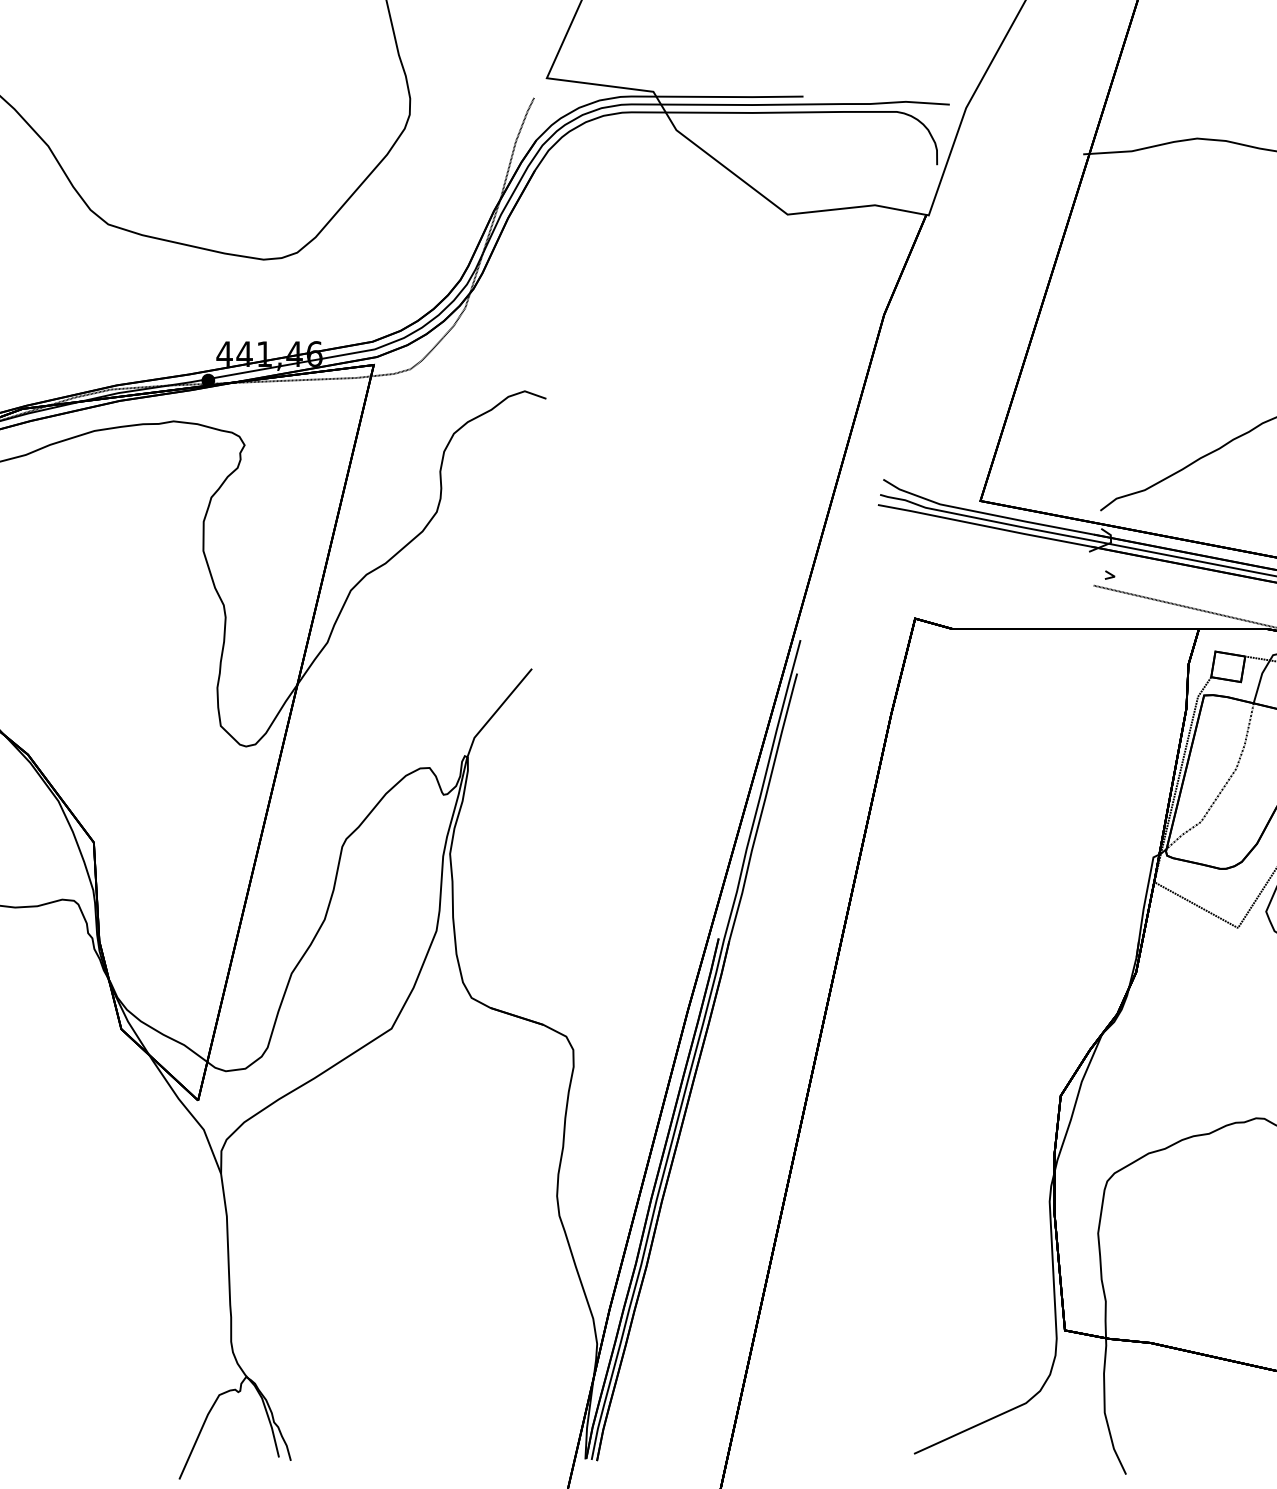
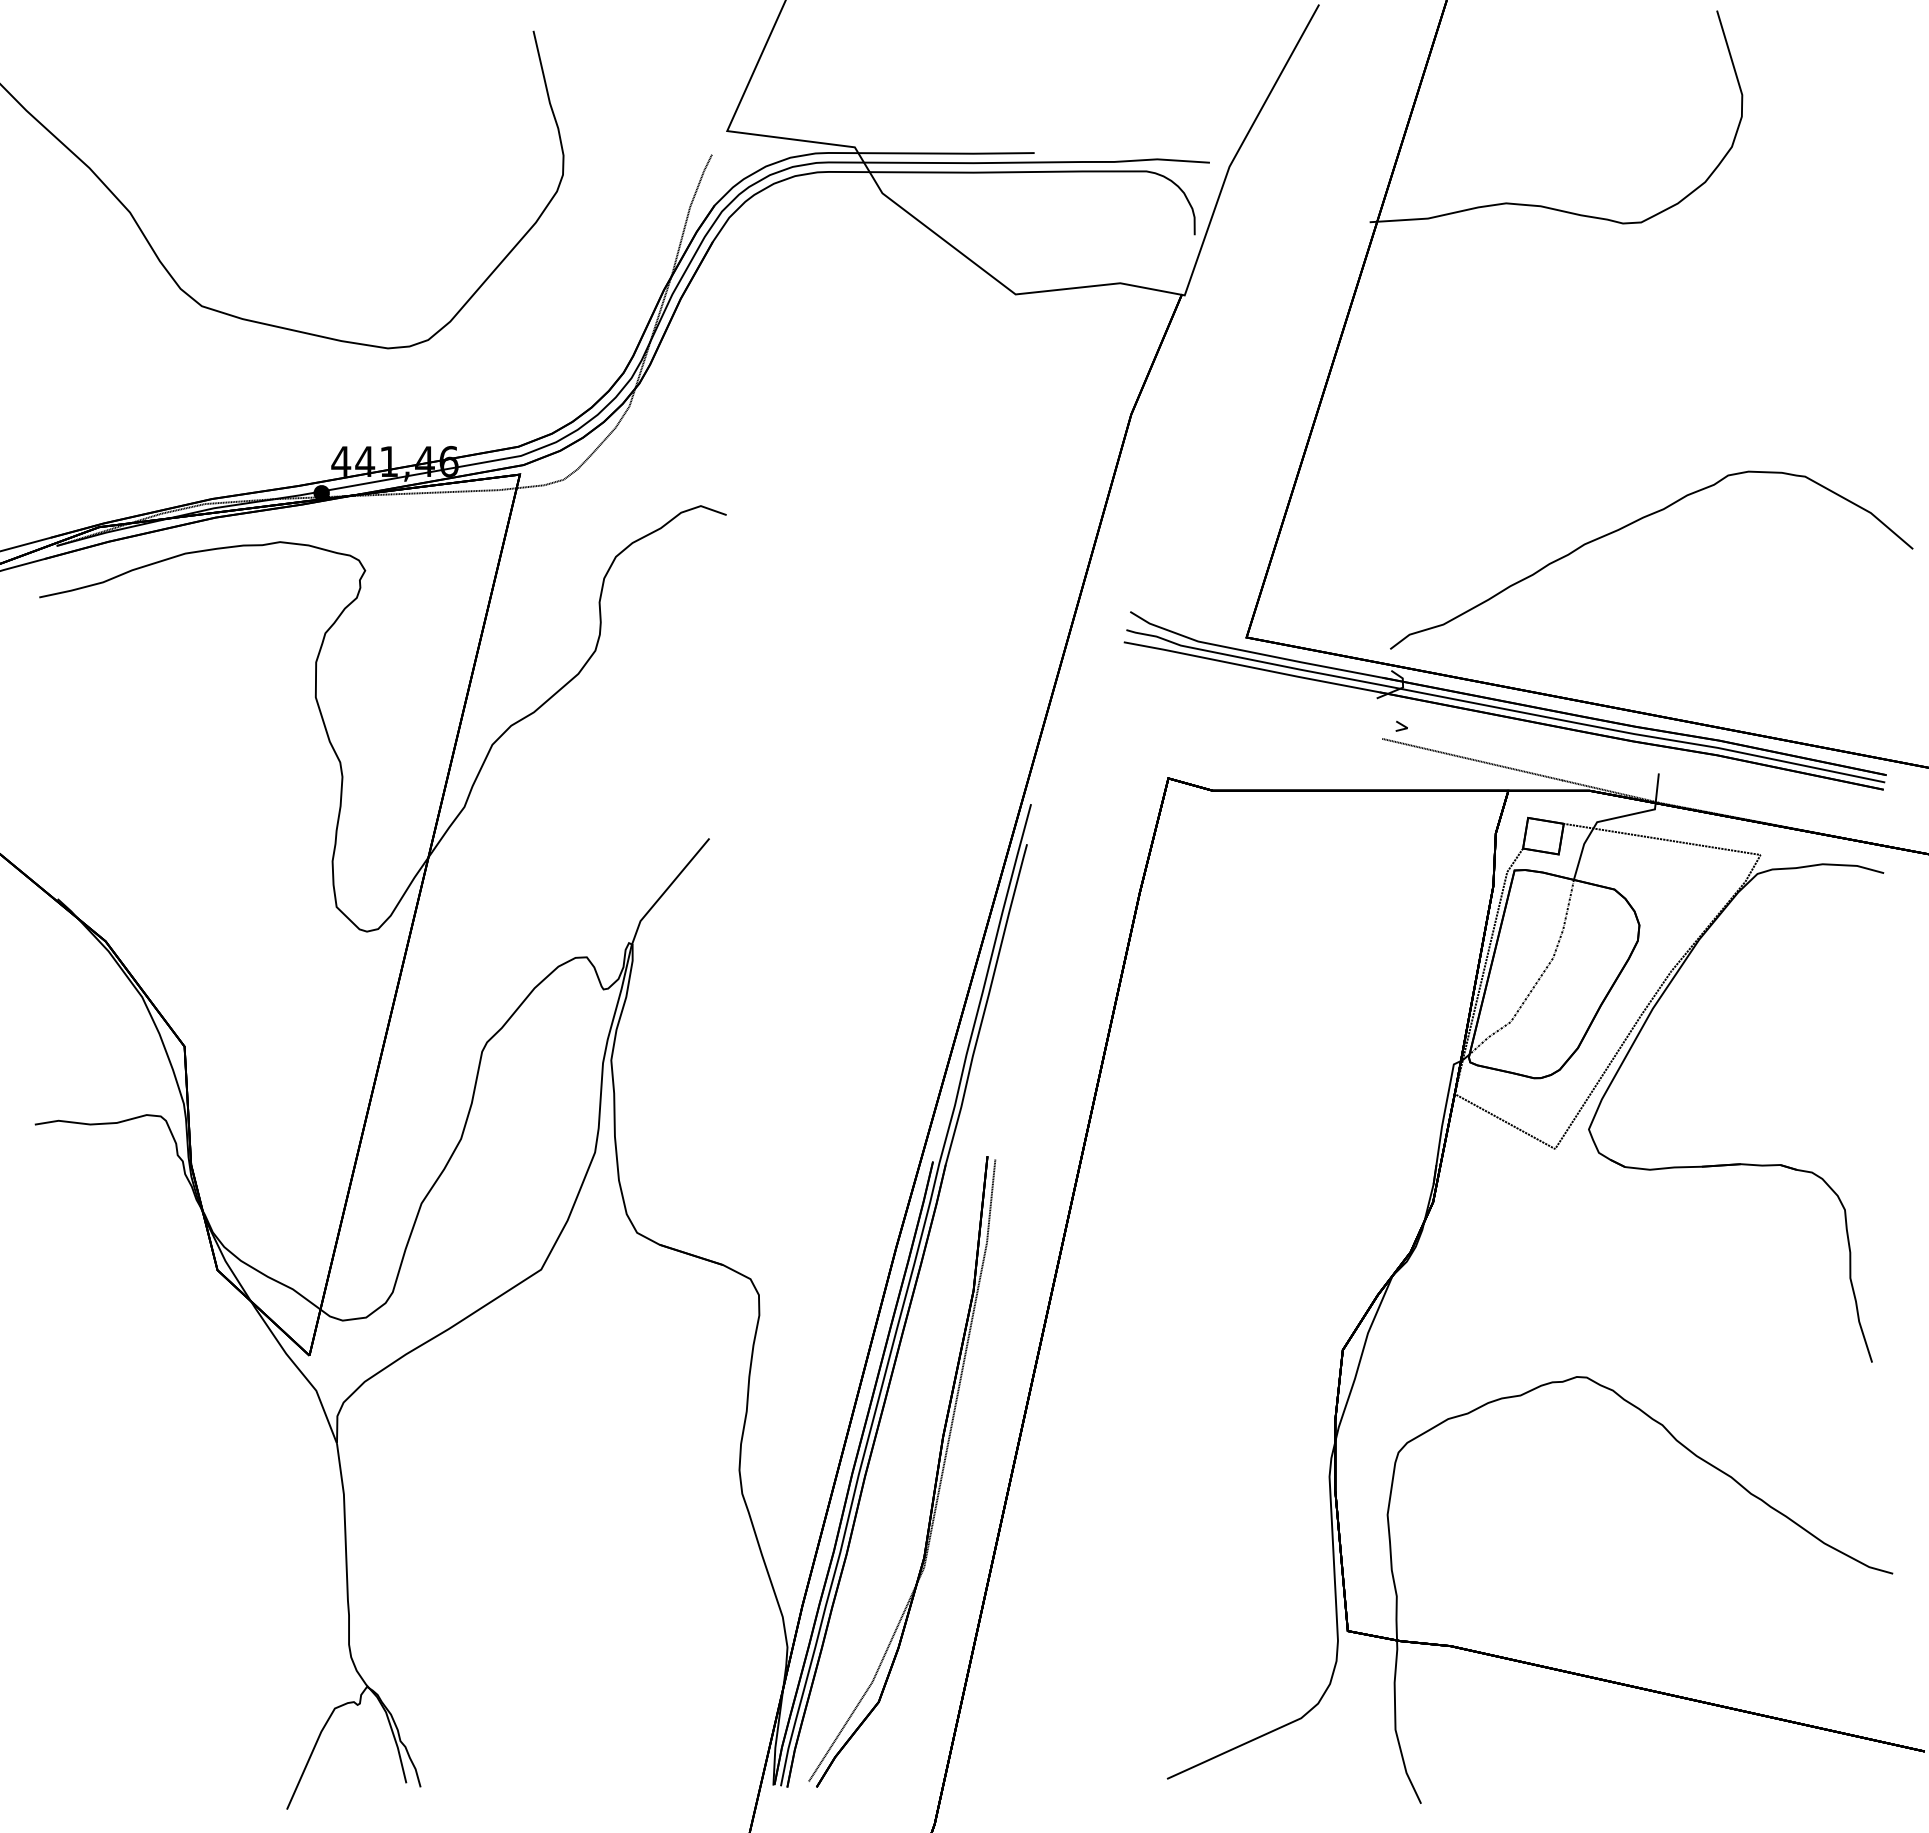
part: (720, 1202) -> (935, 1477), added

